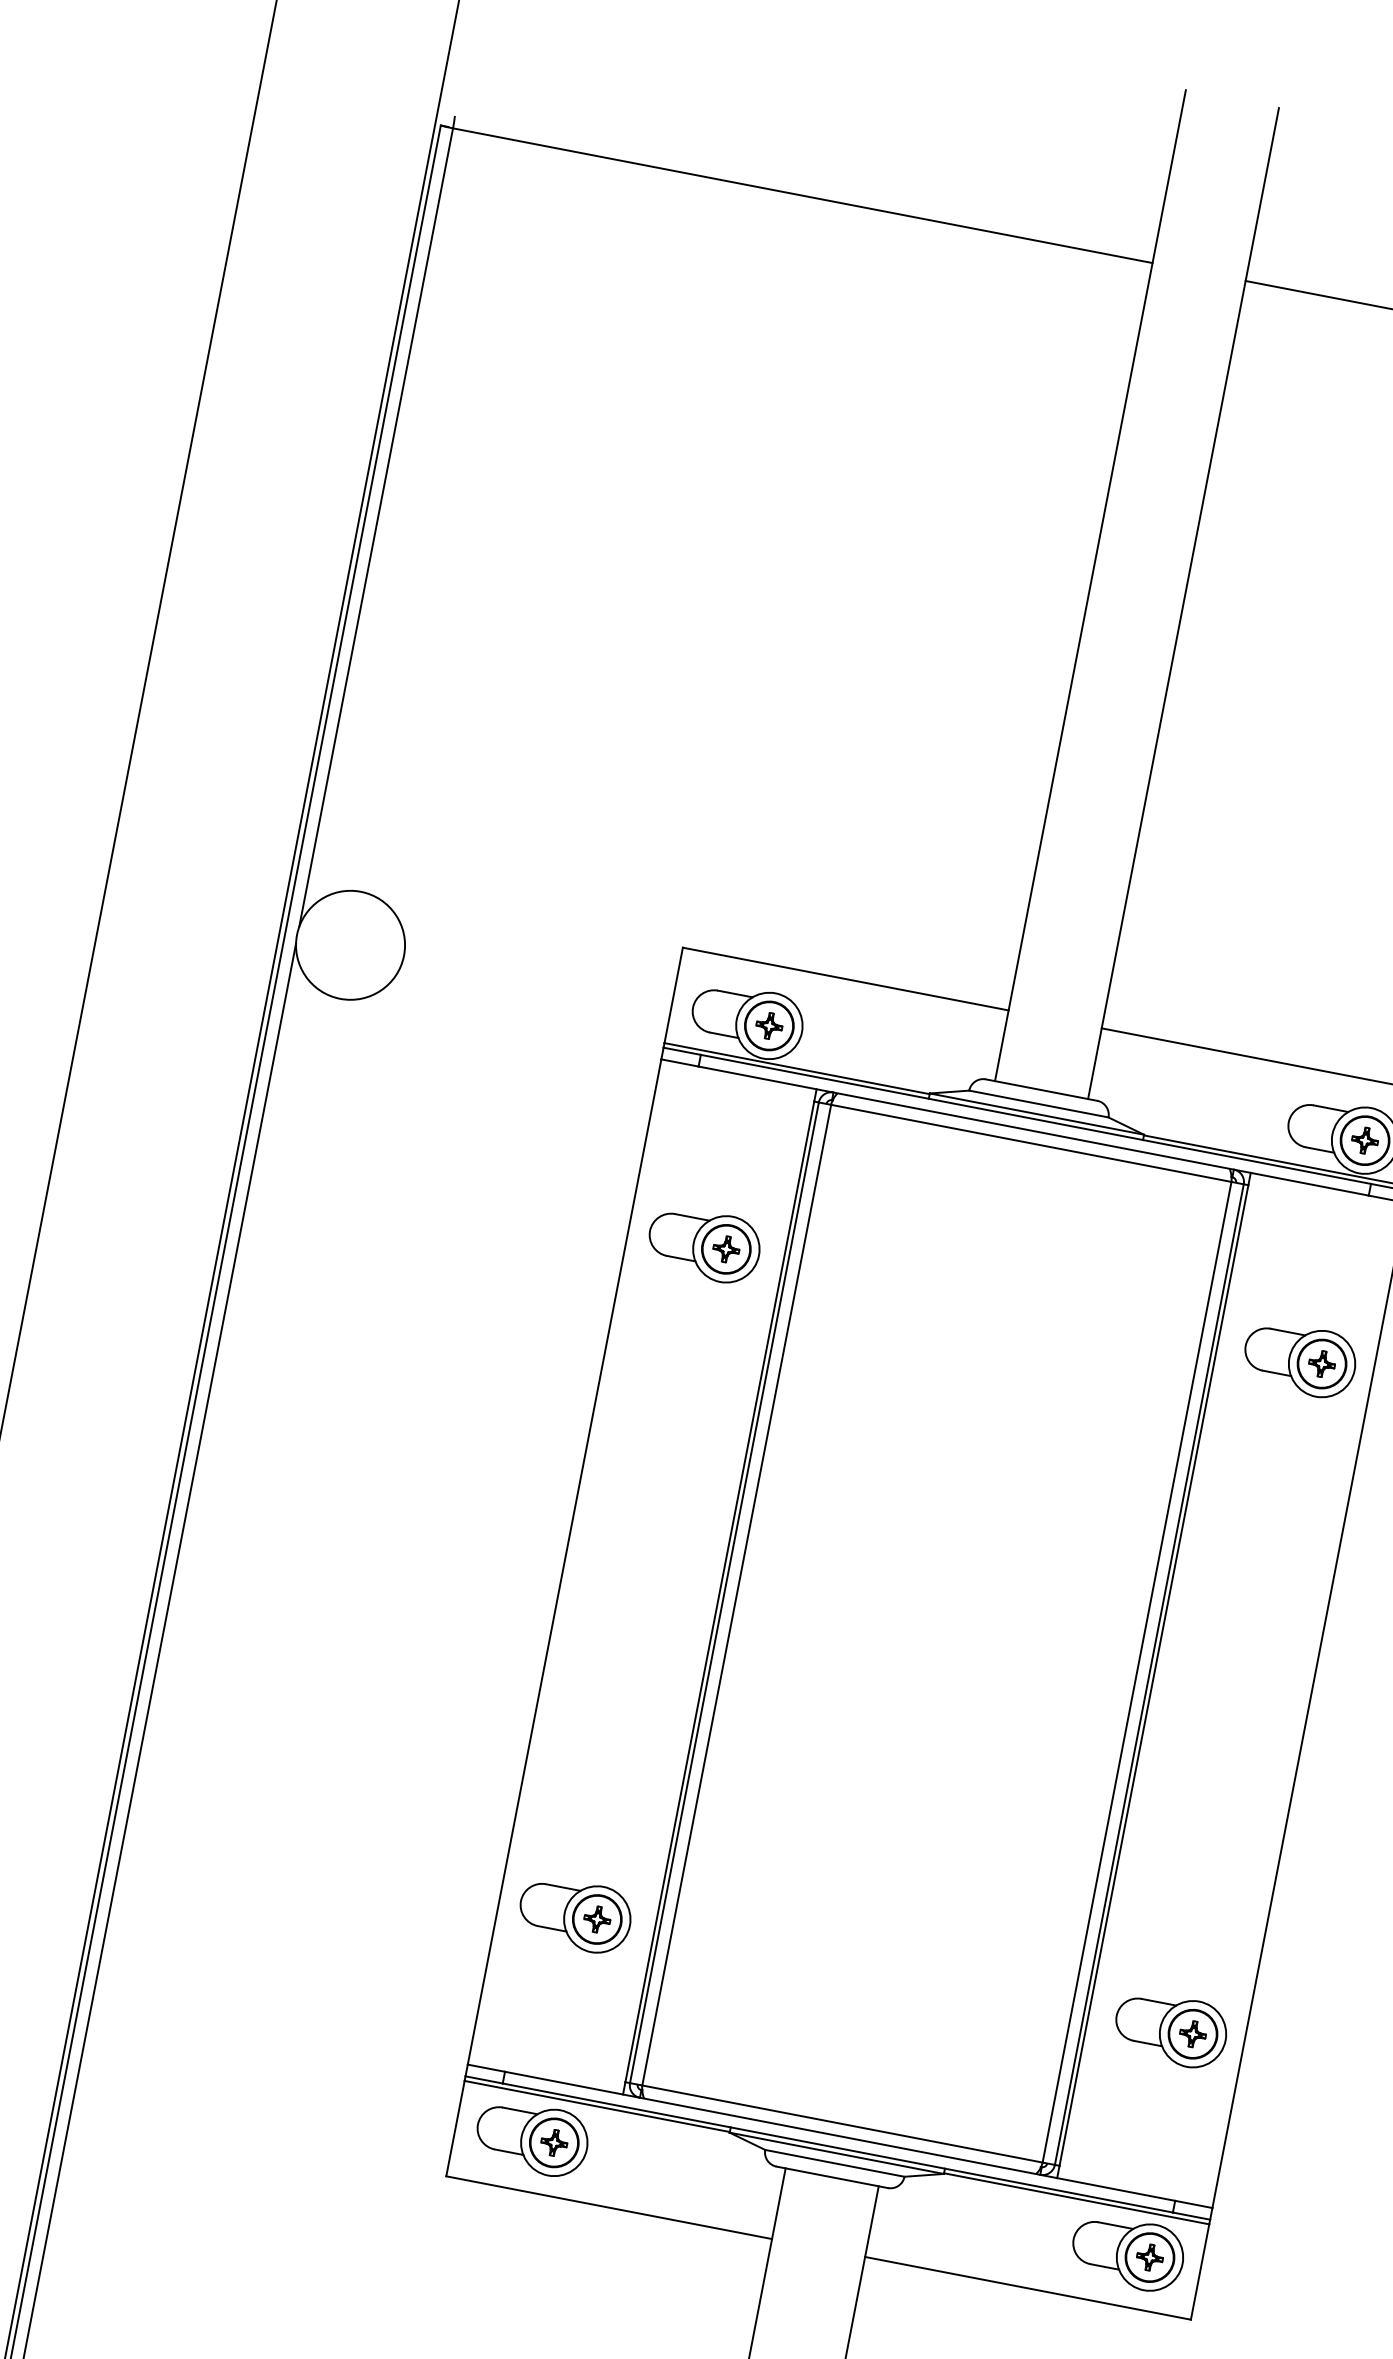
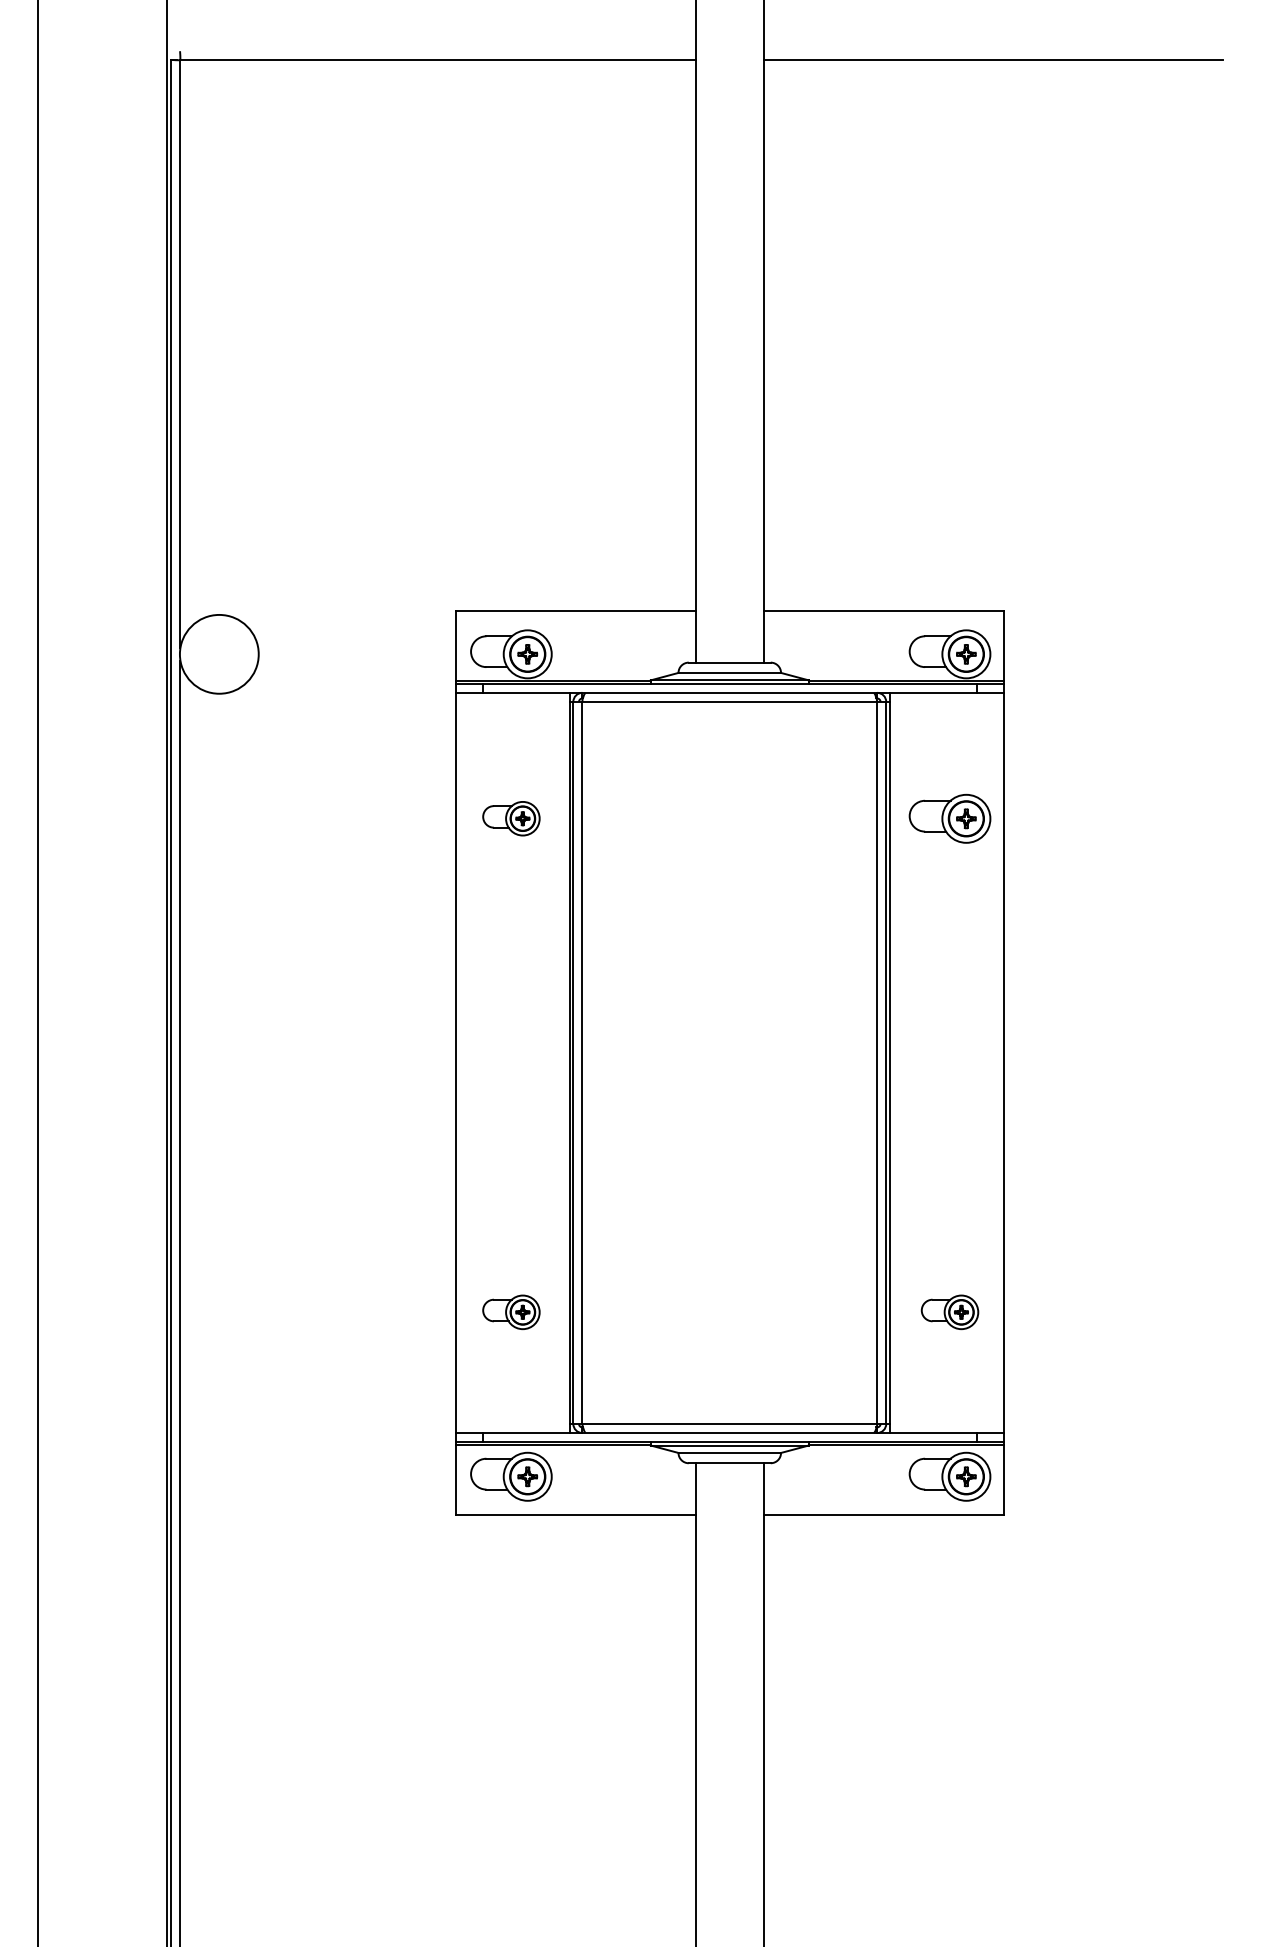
part: (704, 1244) -> (511, 818), size x0.7
part: (575, 1915) -> (511, 1312), size x0.7
part: (1170, 2030) -> (949, 1312), size x0.7

